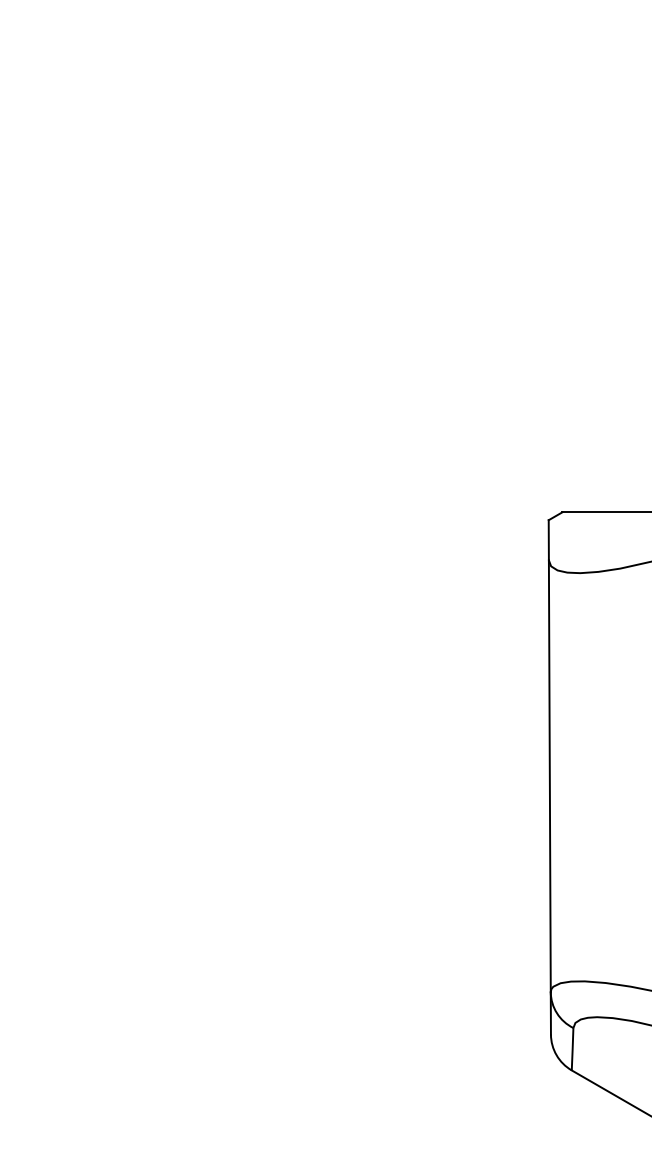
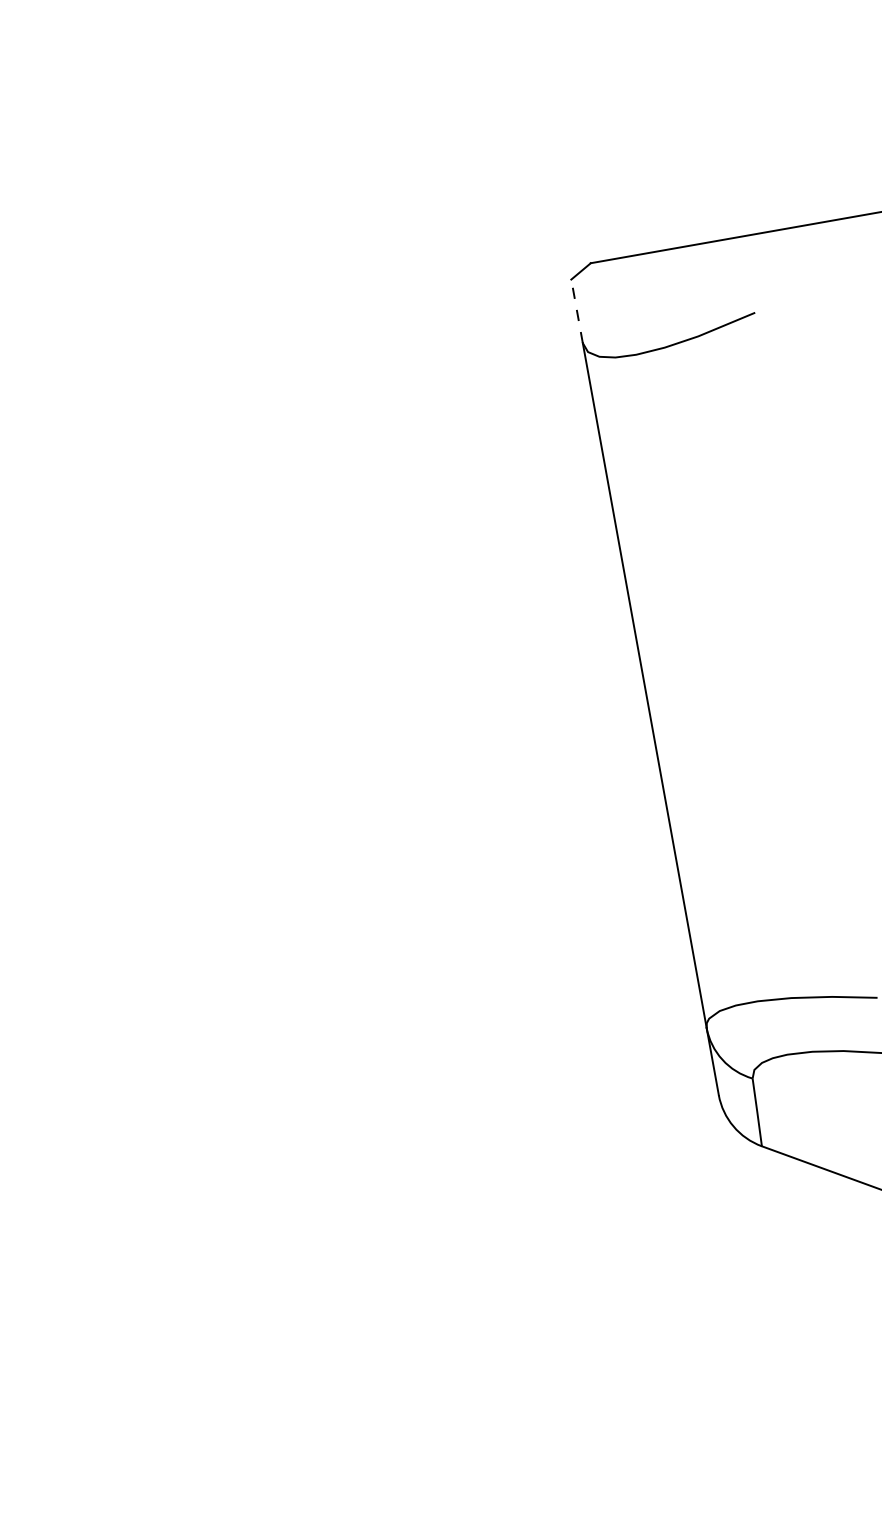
line: (548, 539) -> (576, 310), solid -> dashed

